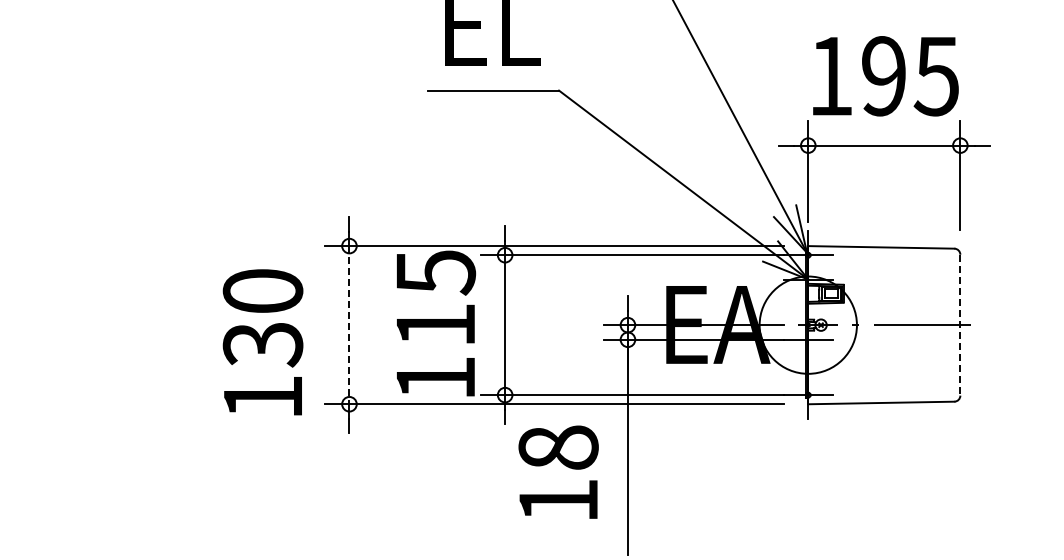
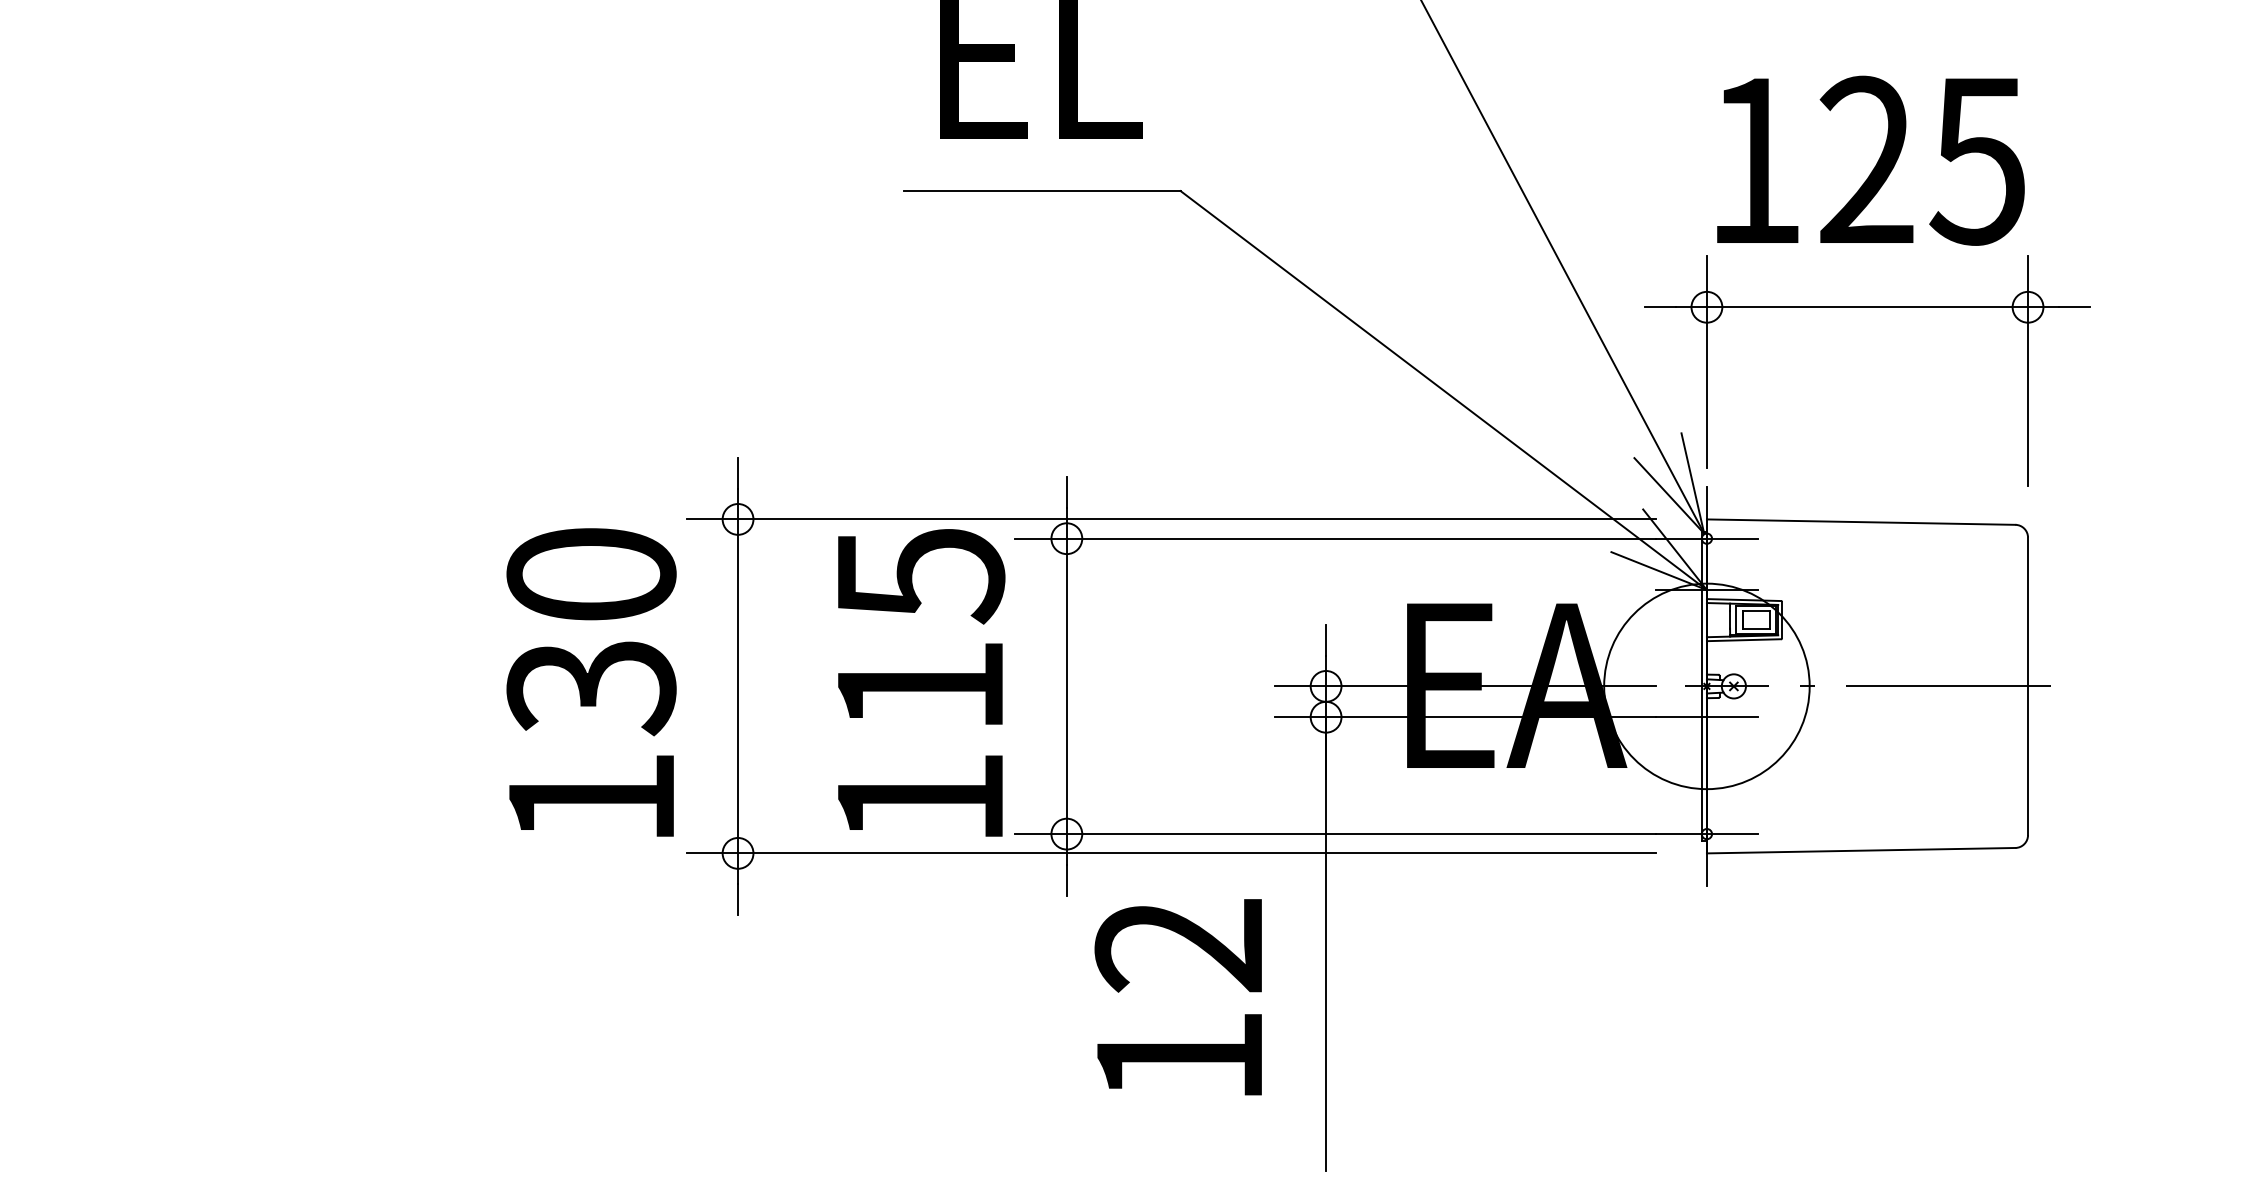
text: (883, 76) -> (1865, 161), 195 -> 125
line: (349, 325) -> (738, 687), dashed -> solid
line: (960, 325) -> (2028, 687), dashed -> solid
text: (262, 342) -> (590, 682), moved
text: (558, 447) -> (1179, 944), 18 -> 12

